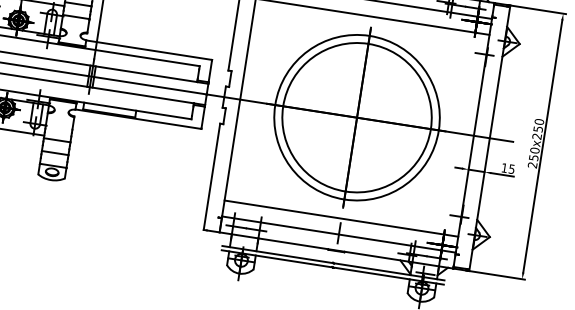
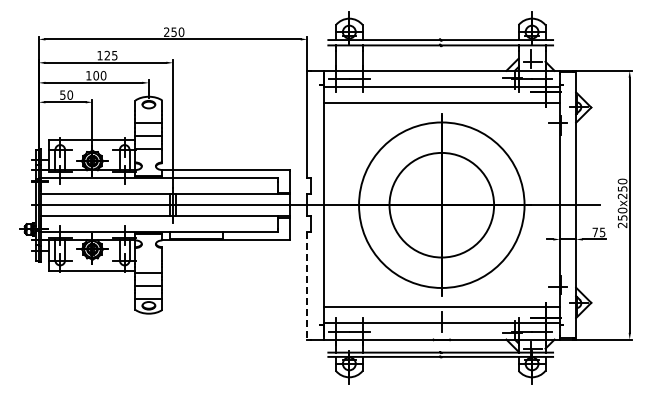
circle: (356, 116) -> (441, 204), size x0.7
text: (503, 168) -> (594, 232), 15 -> 75
line: (212, 176) -> (307, 285), solid -> dashed

